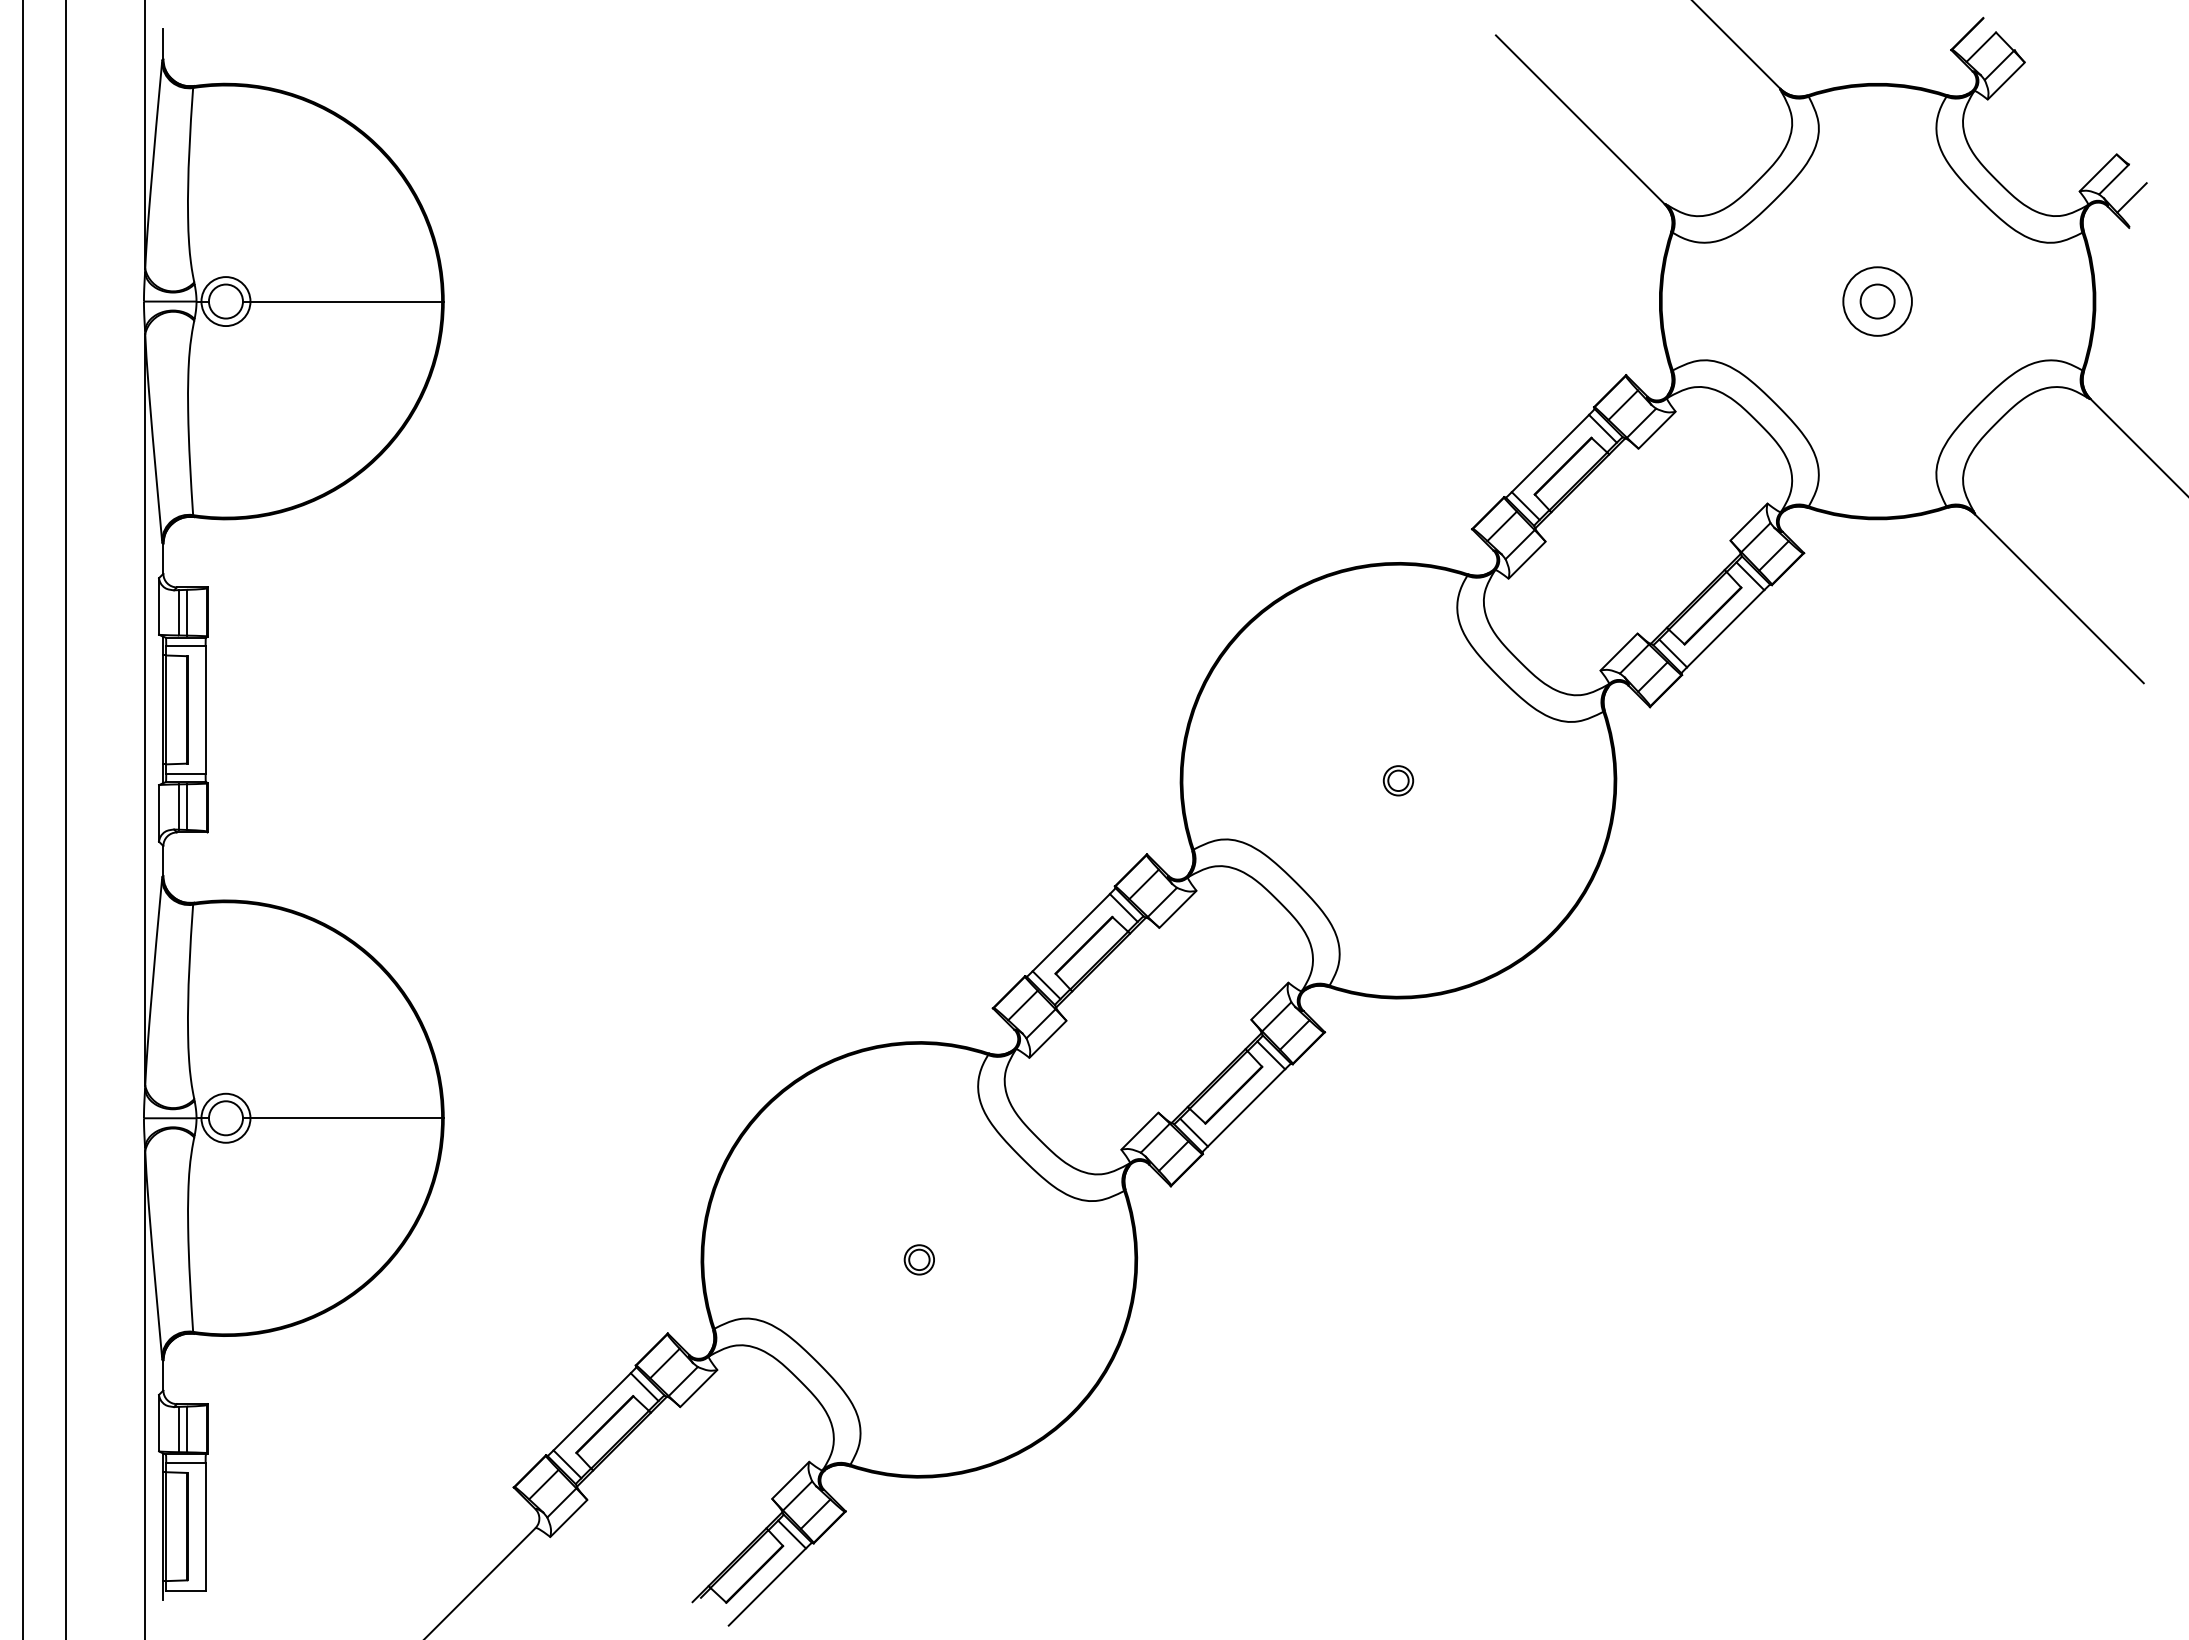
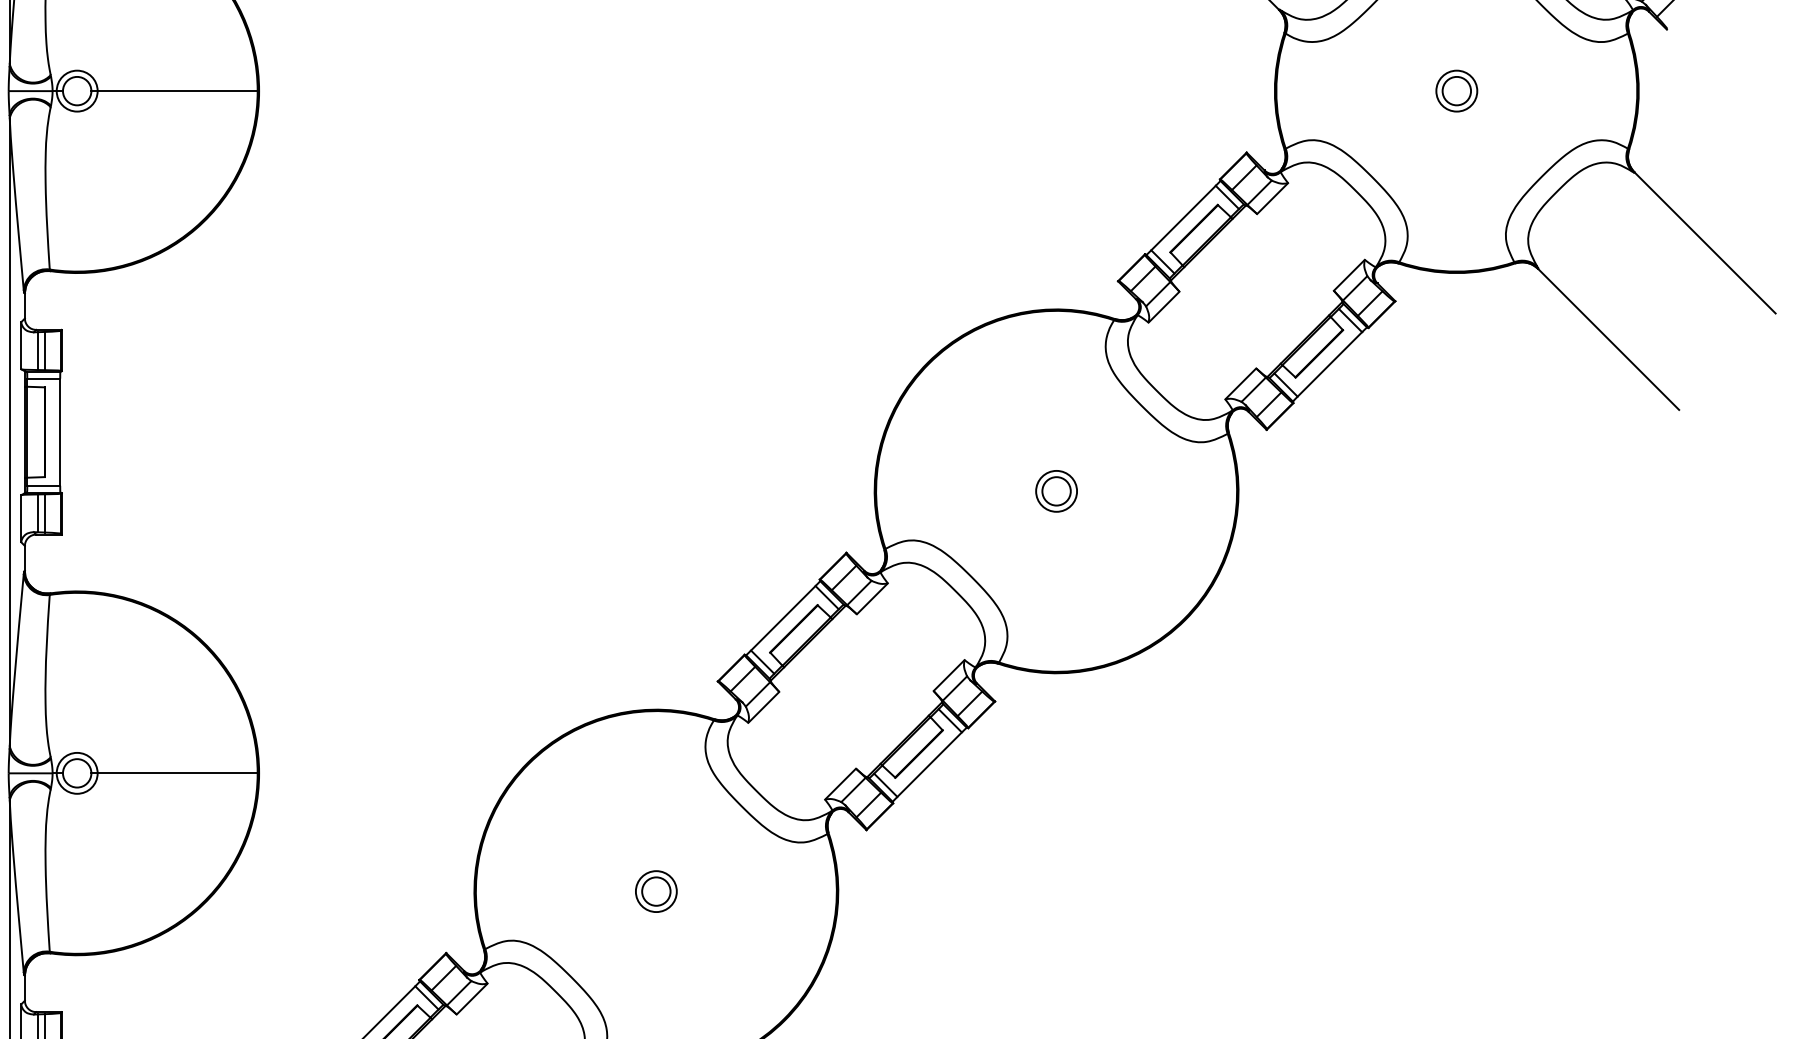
circle: (1877, 301) -> (1456, 91), size x0.71
part: (1398, 780) -> (1056, 491), size x1.67
part: (919, 1259) -> (656, 891), size x1.67

